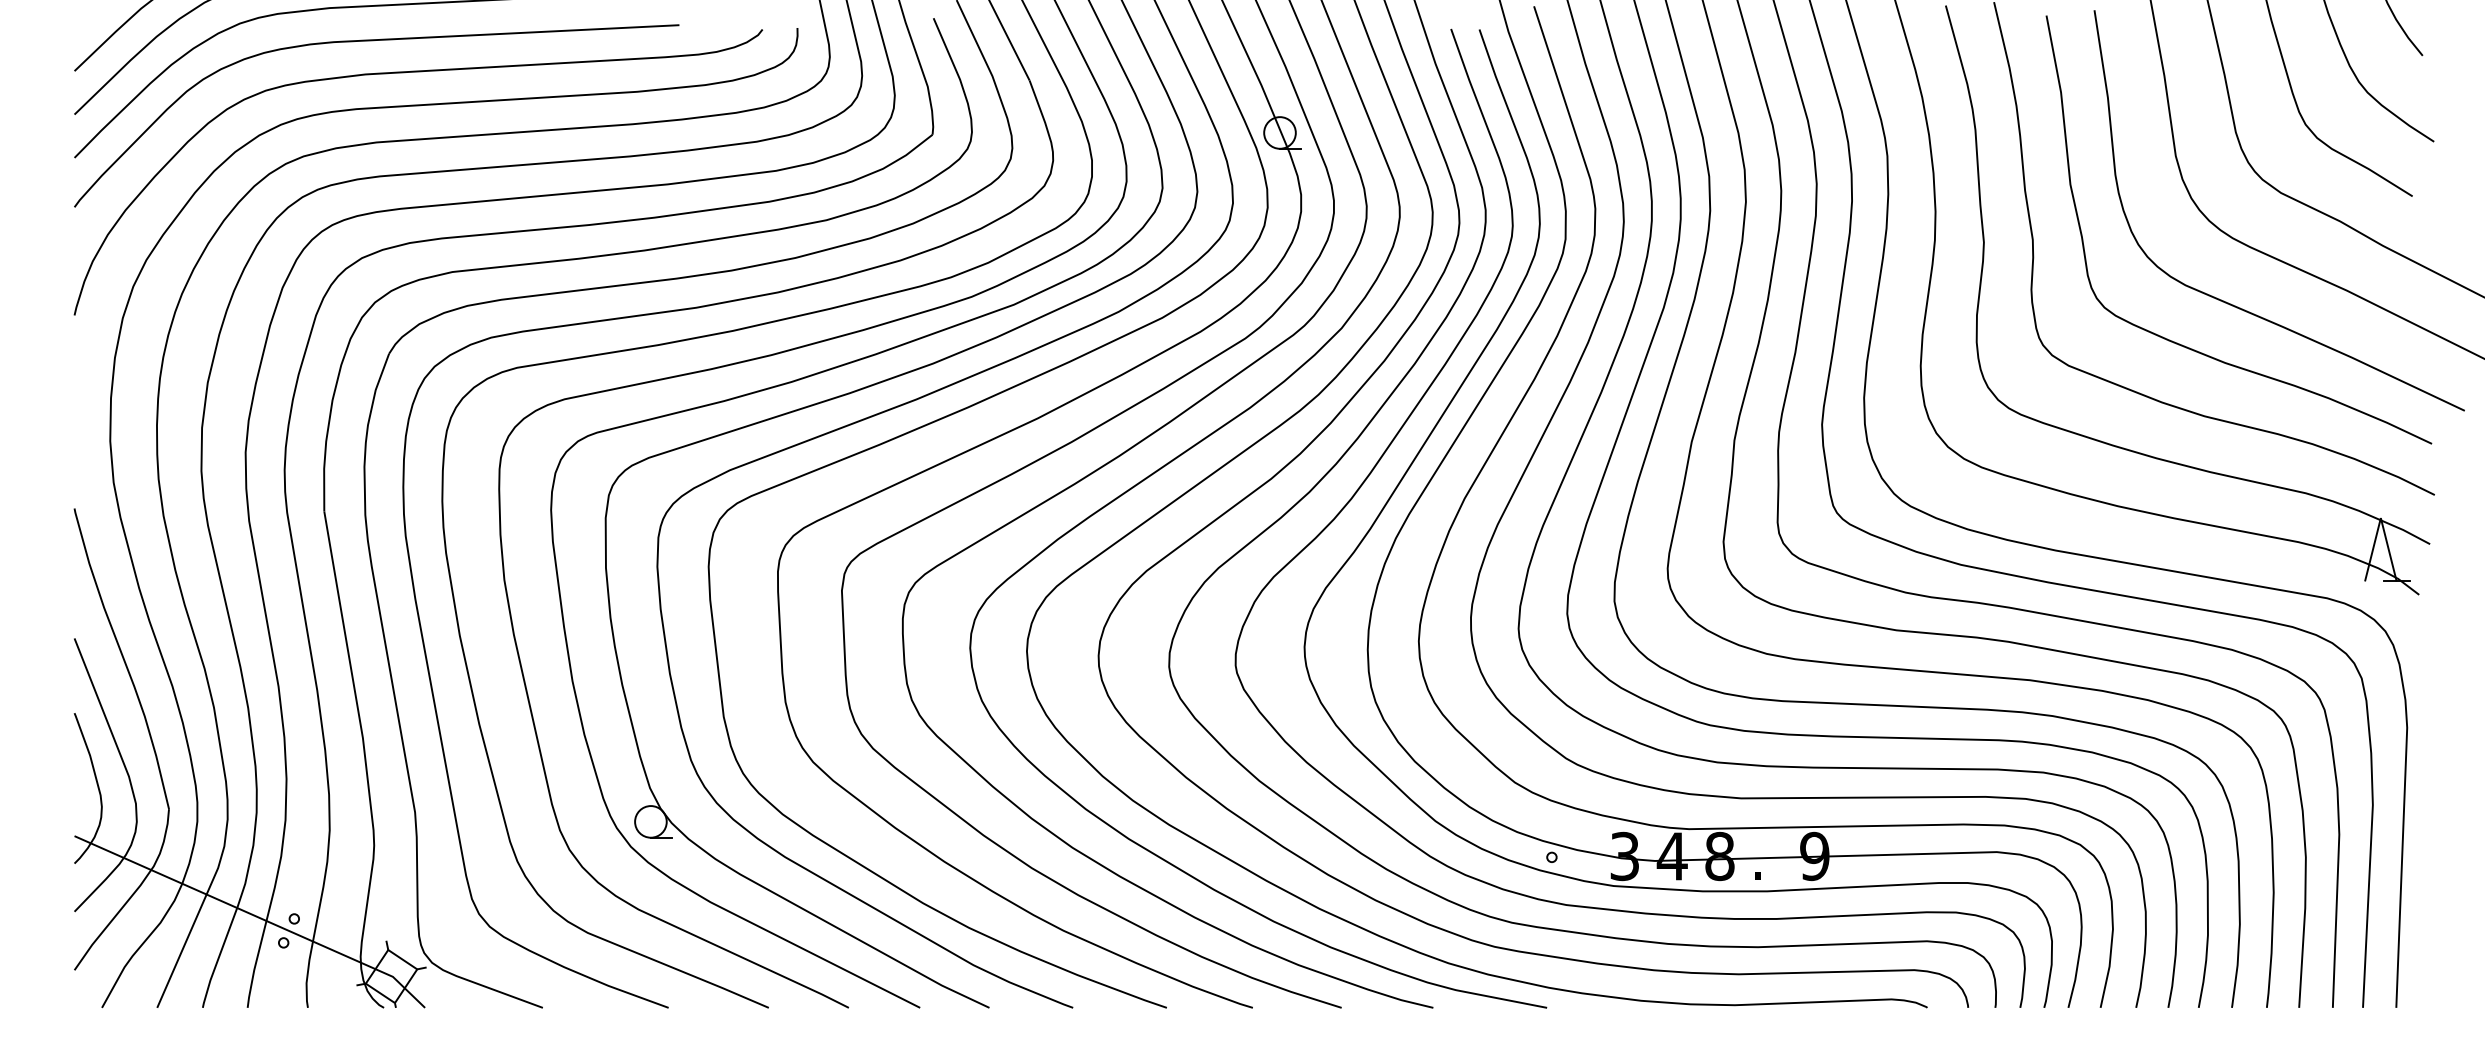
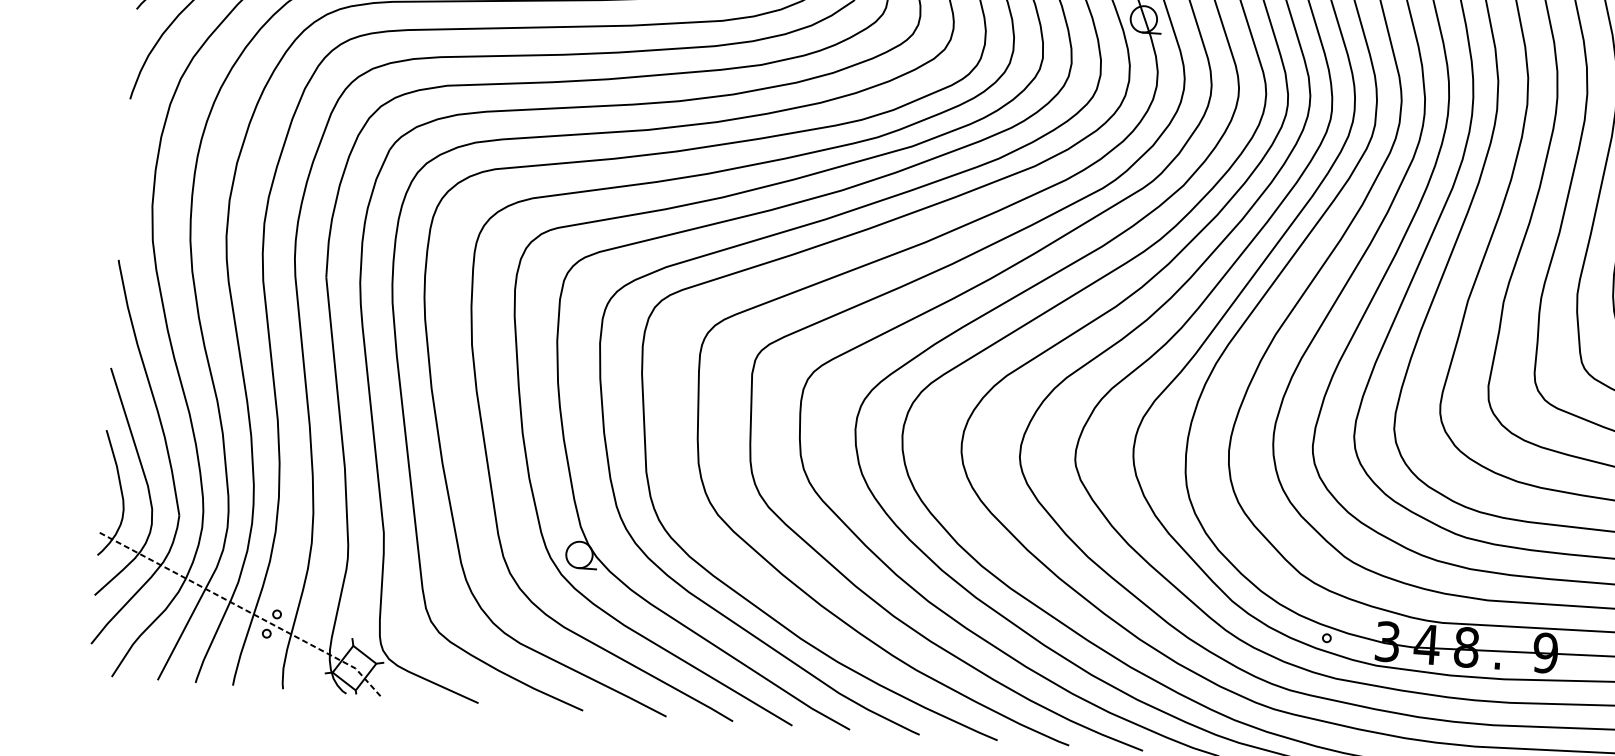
line: (254, 915) -> (244, 609), solid -> dashed

